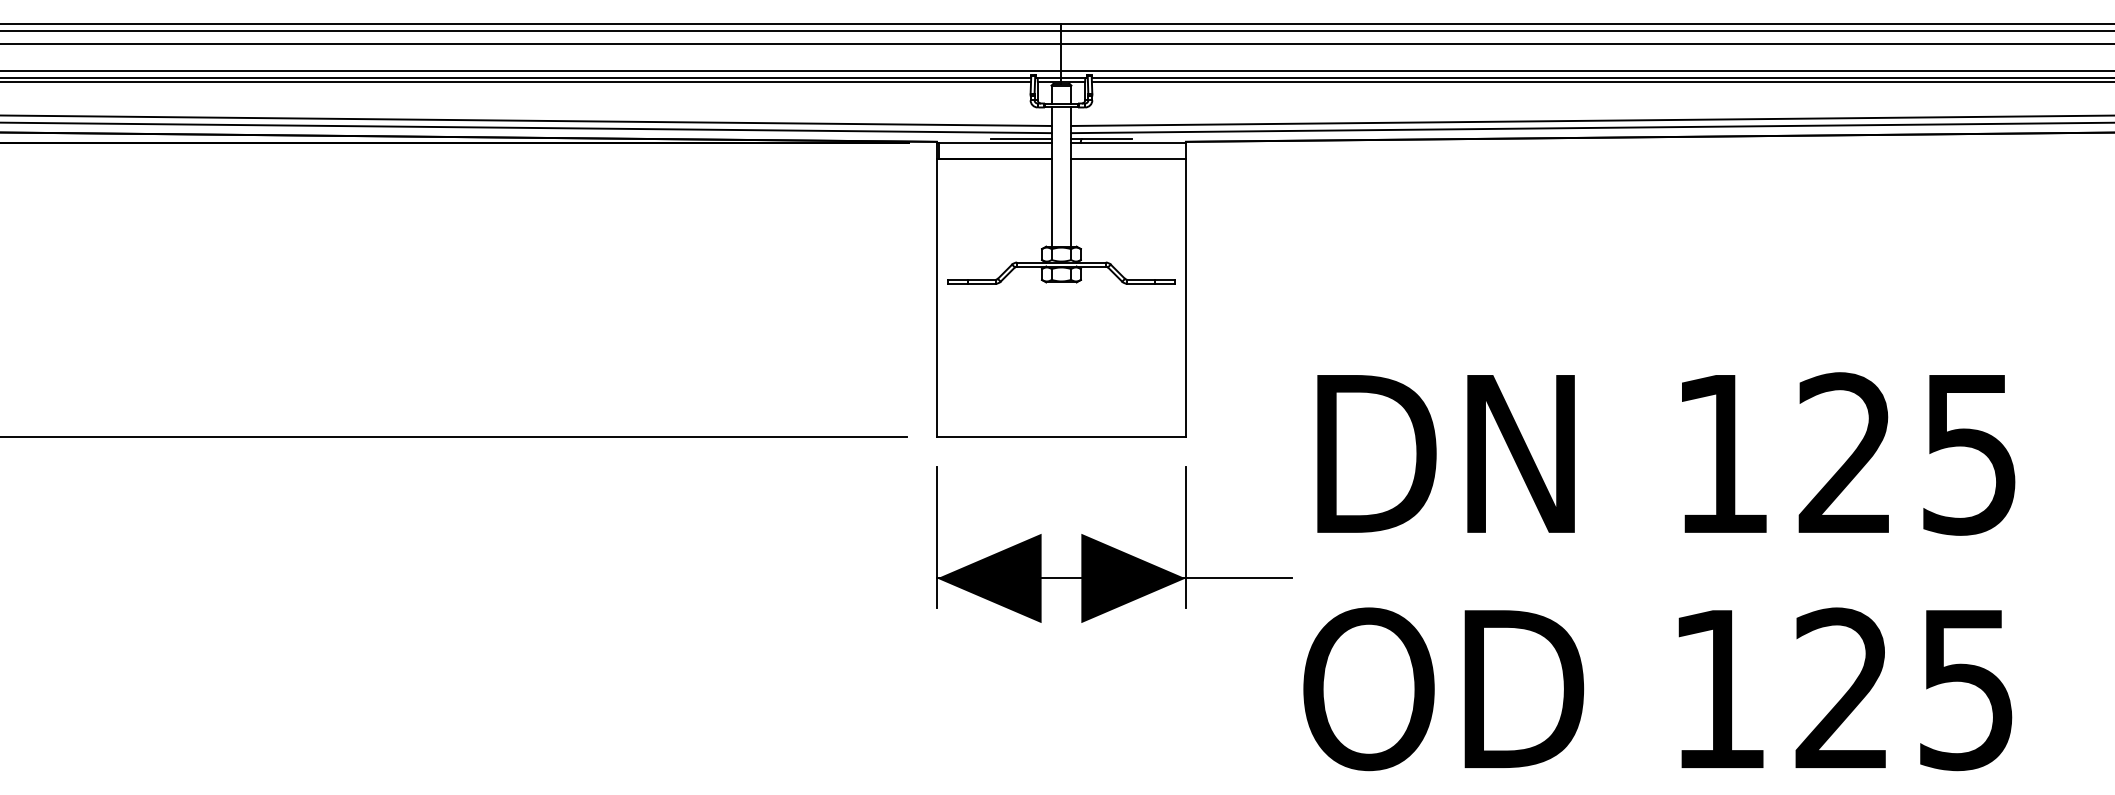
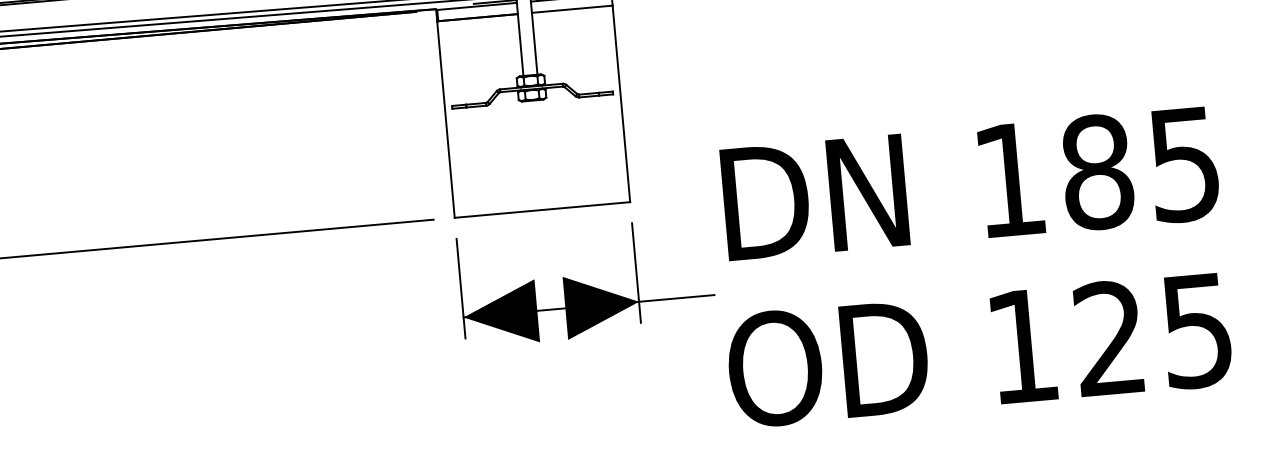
text: (1846, 453) -> (1097, 171), 125 -> 185

